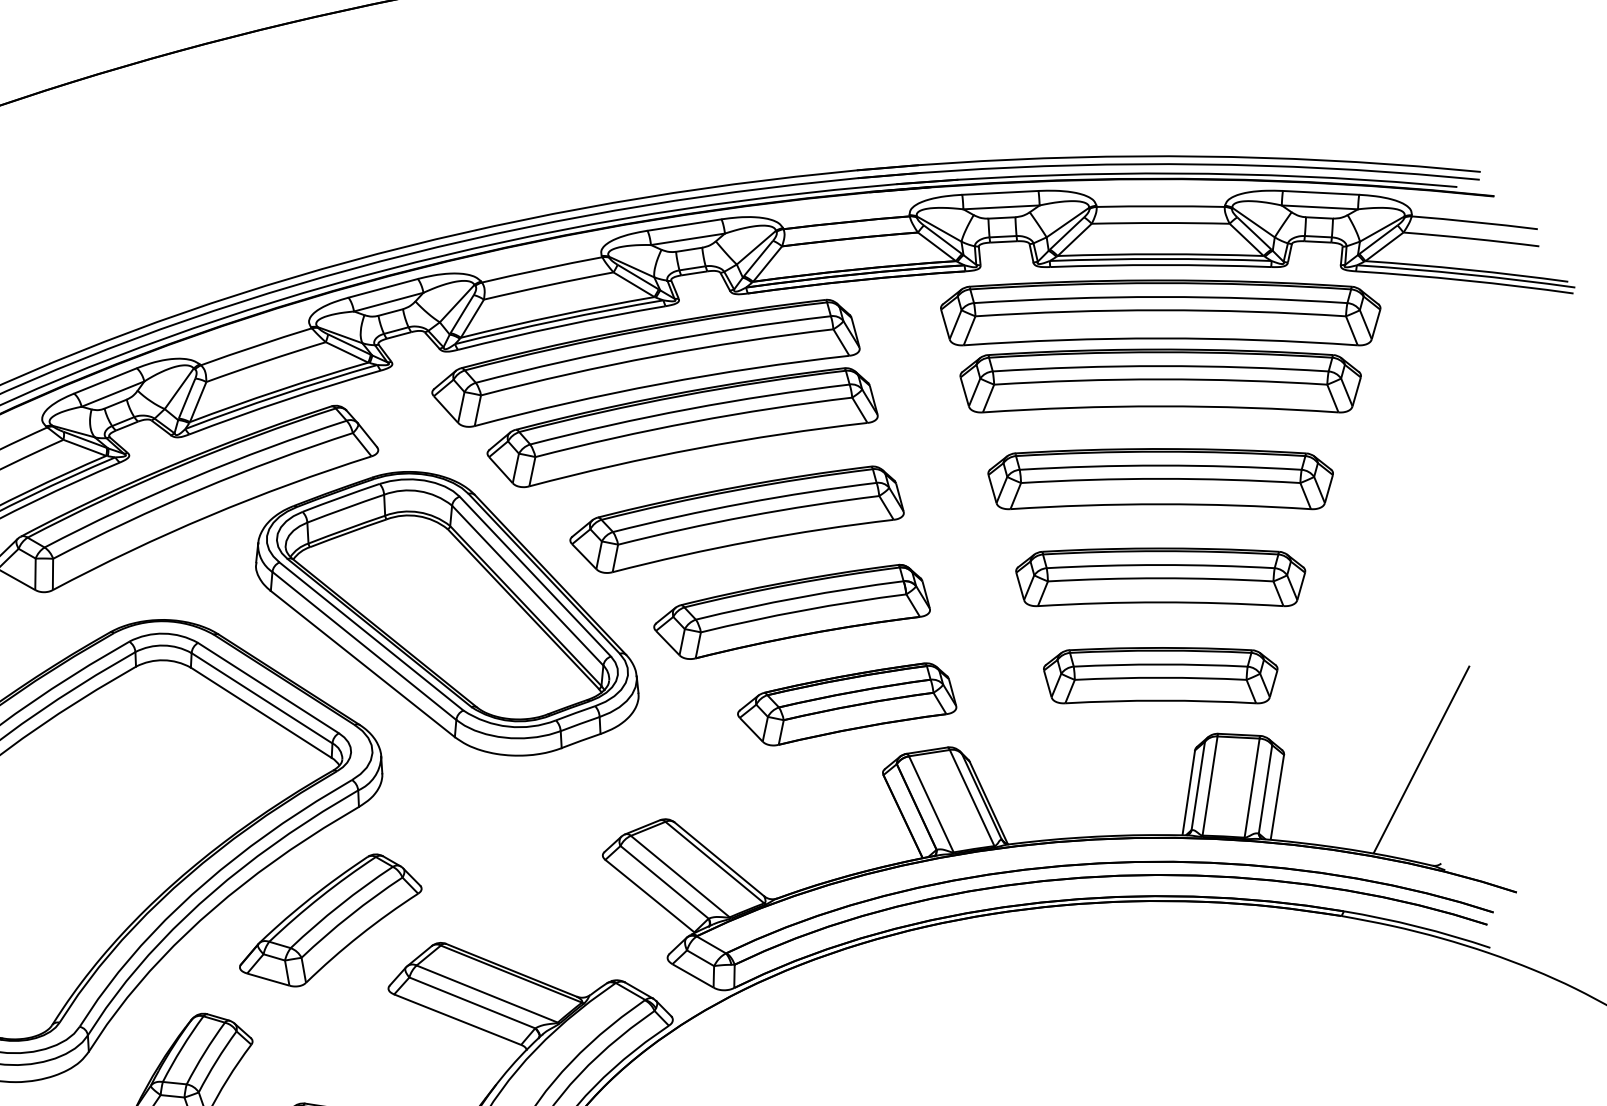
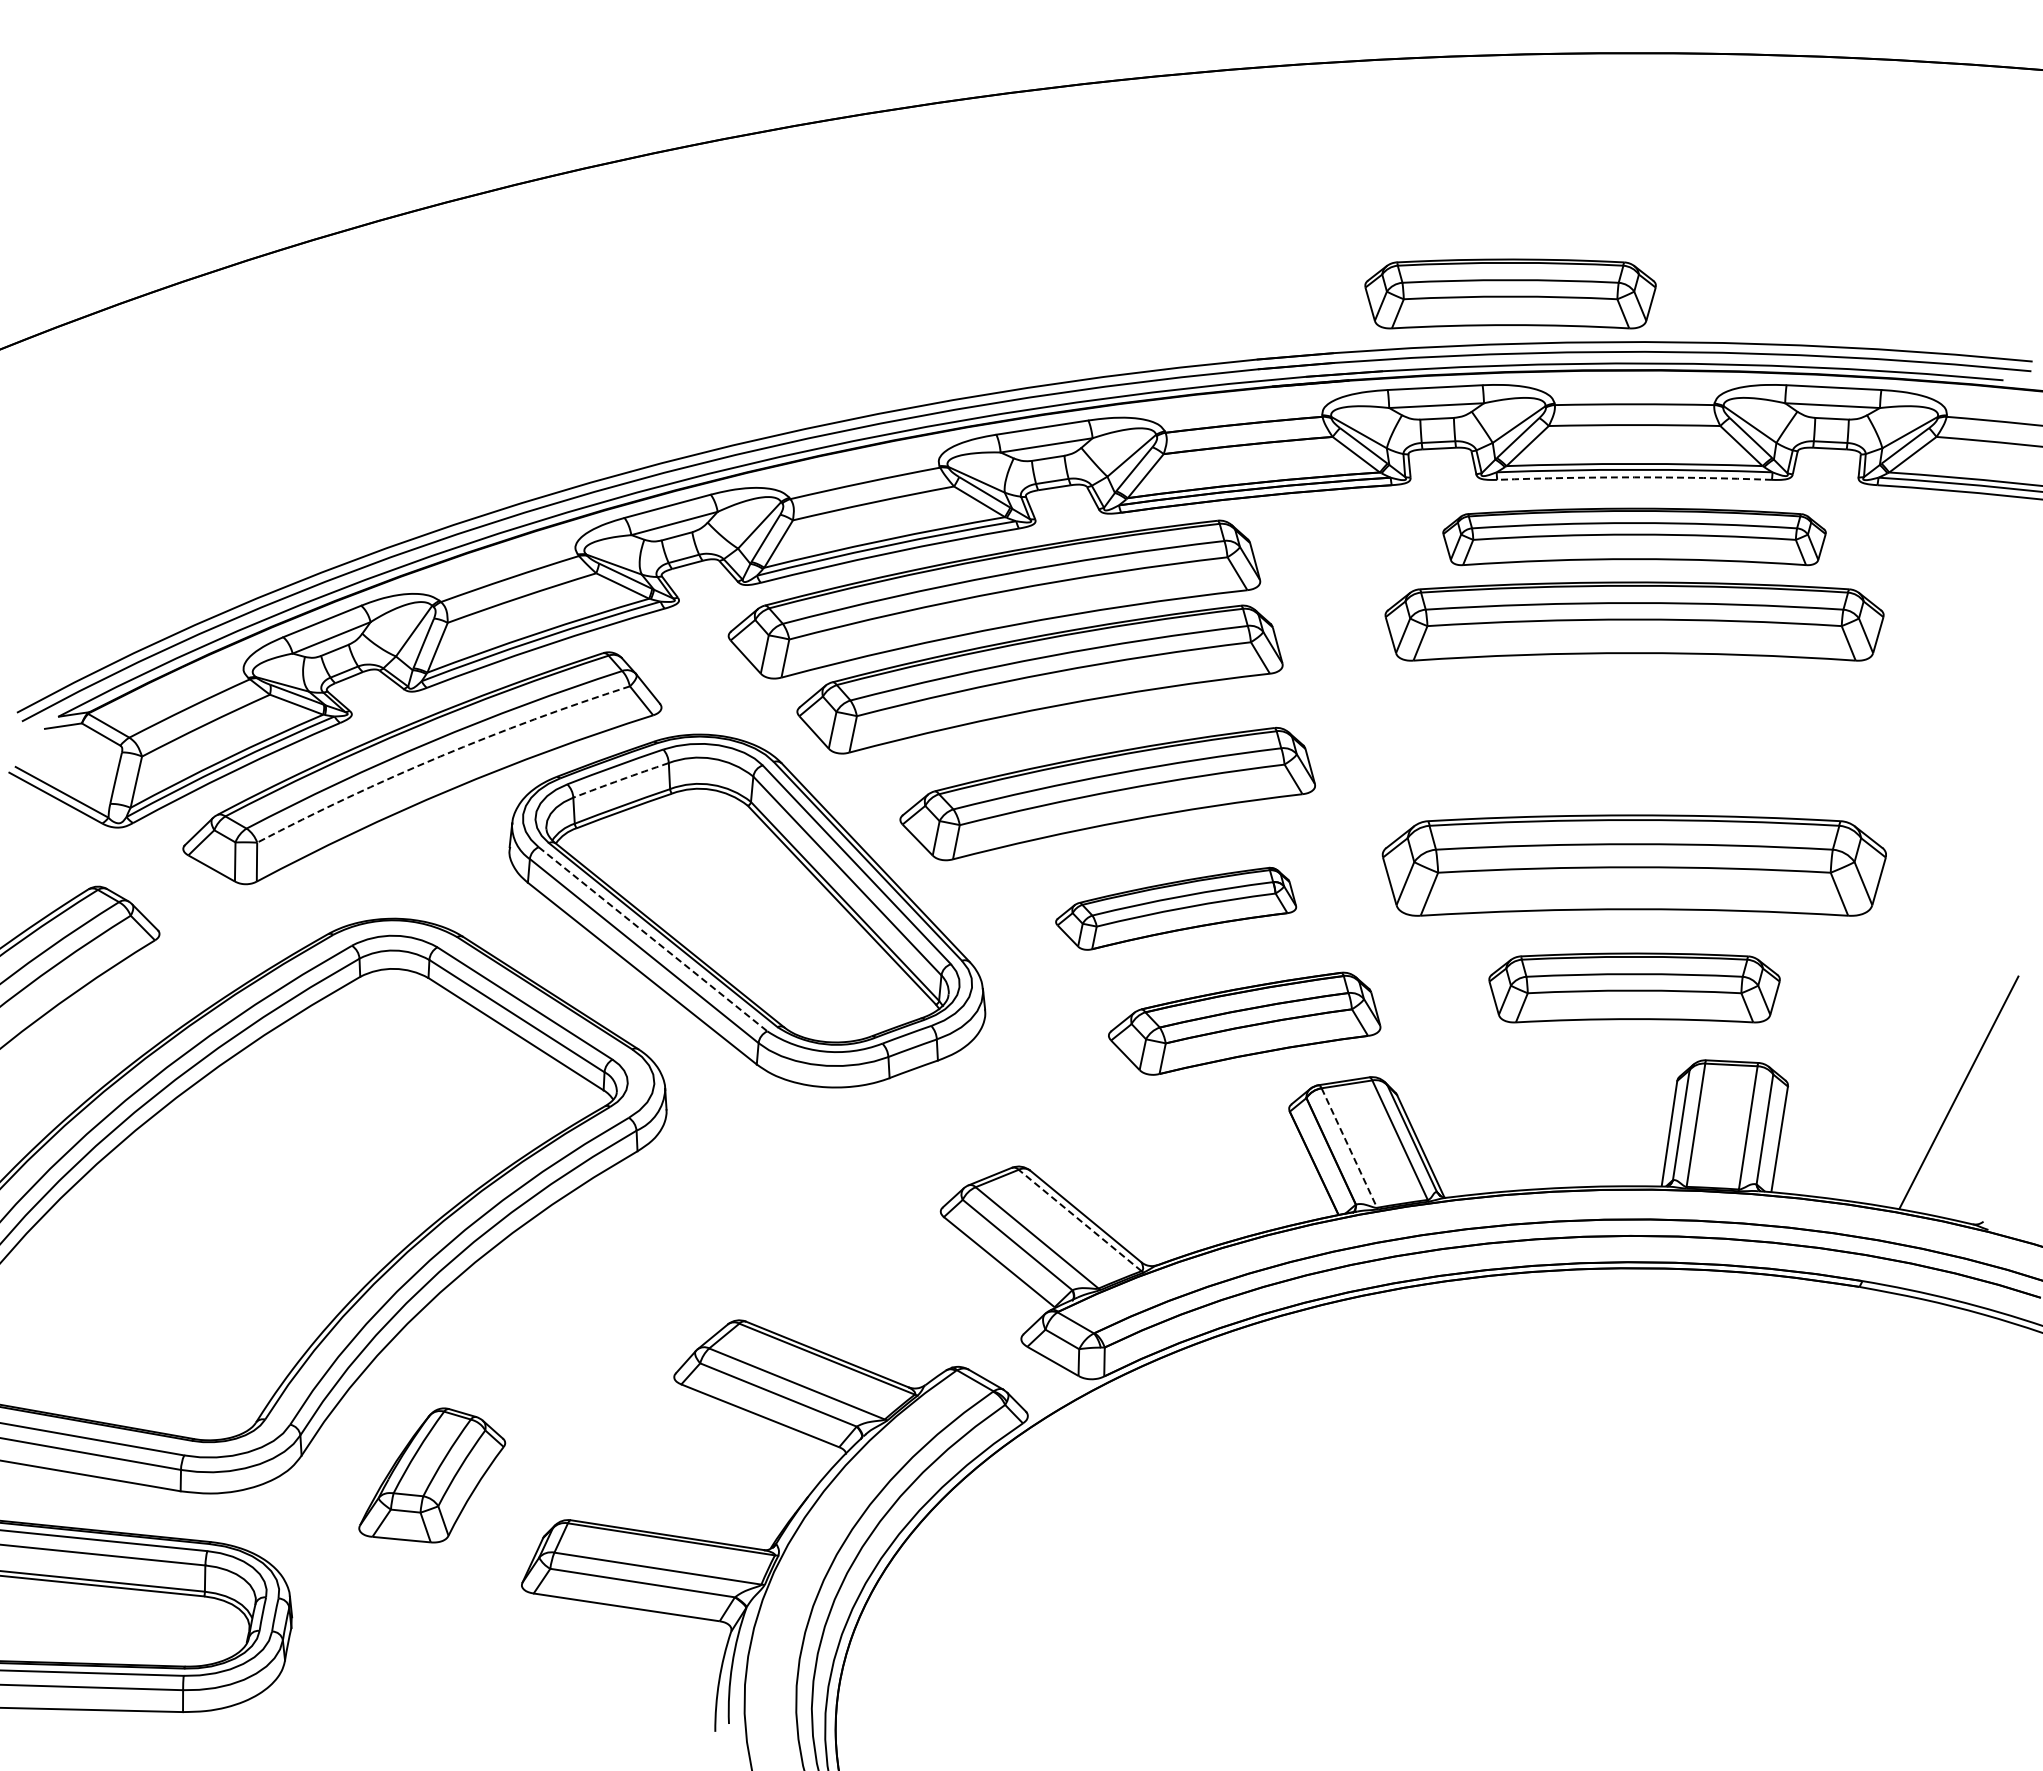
part: (1060, 117) -> (1510, 293), added
arc: (1160, 265) -> (1634, 477), solid -> dashed
part: (1160, 312) -> (1634, 536), size x0.7
part: (1160, 479) -> (1634, 743), removed
arc: (200, 489) -> (440, 756), solid -> dashed
arc: (345, 508) -> (620, 779), solid -> dashed
part: (1160, 577) -> (1634, 865), size x1.4
part: (791, 611) -> (1175, 908), size x0.7
line: (371, 636) -> (653, 939), solid -> dashed
line: (931, 804) -> (1349, 1148), solid -> dashed
line: (715, 862) -> (1080, 1220), solid -> dashed
part: (330, 920) -> (602, 1292), removed

